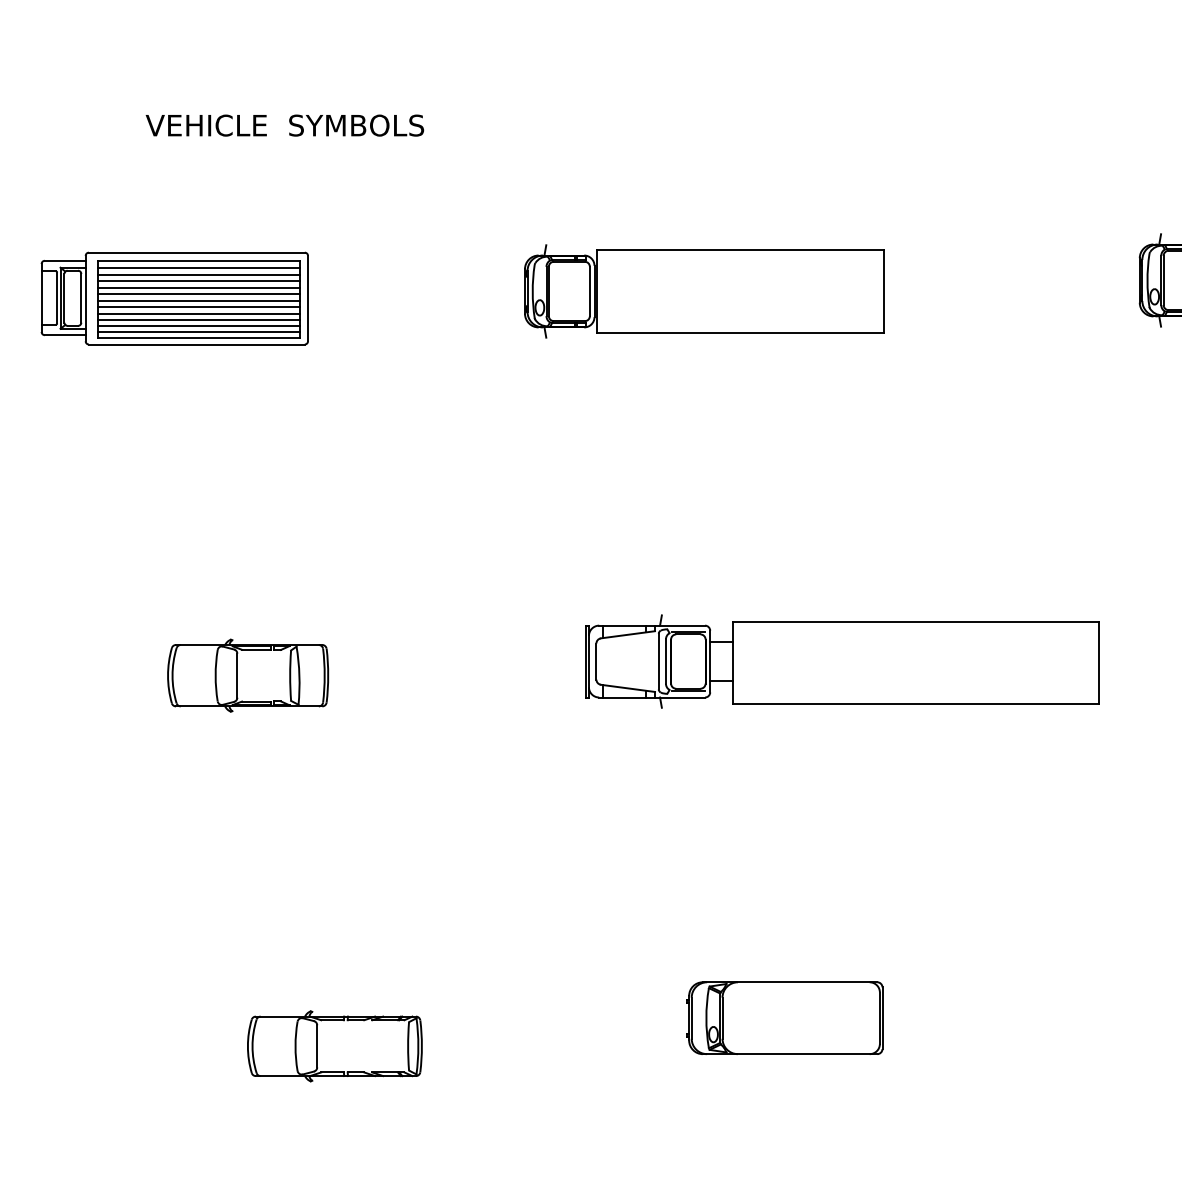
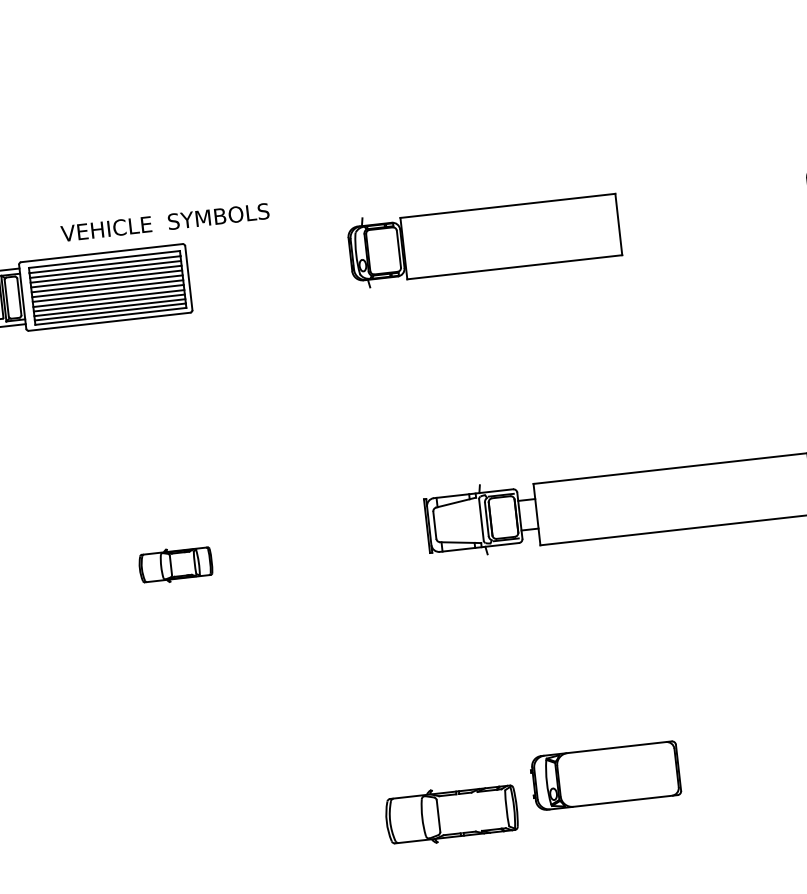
text: (284, 125) -> (164, 222), moved
part: (248, 675) -> (175, 564), size x0.6
part: (334, 1046) -> (451, 814), moved

